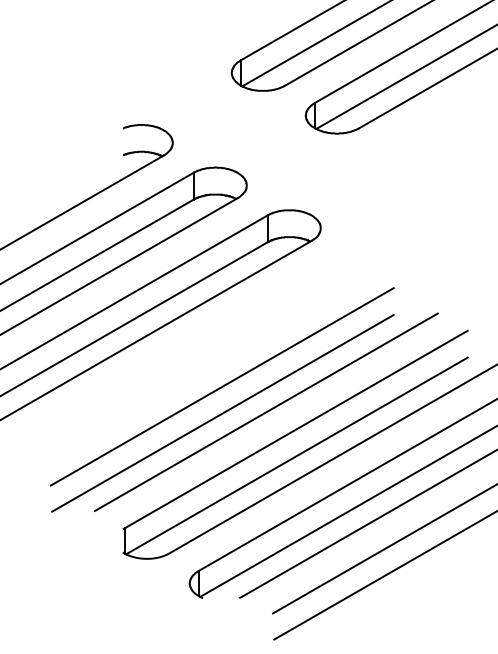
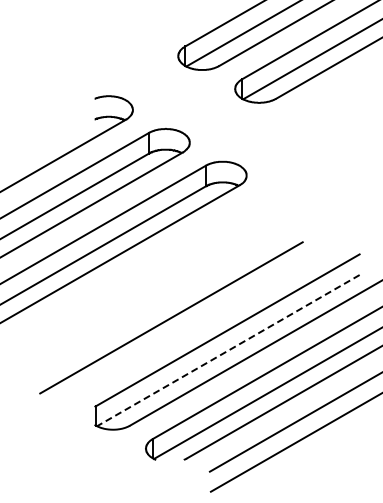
line: (221, 386) -> (170, 297), removed
line: (265, 411) -> (204, 316), removed
line: (295, 455) -> (227, 350), solid -> dashed

